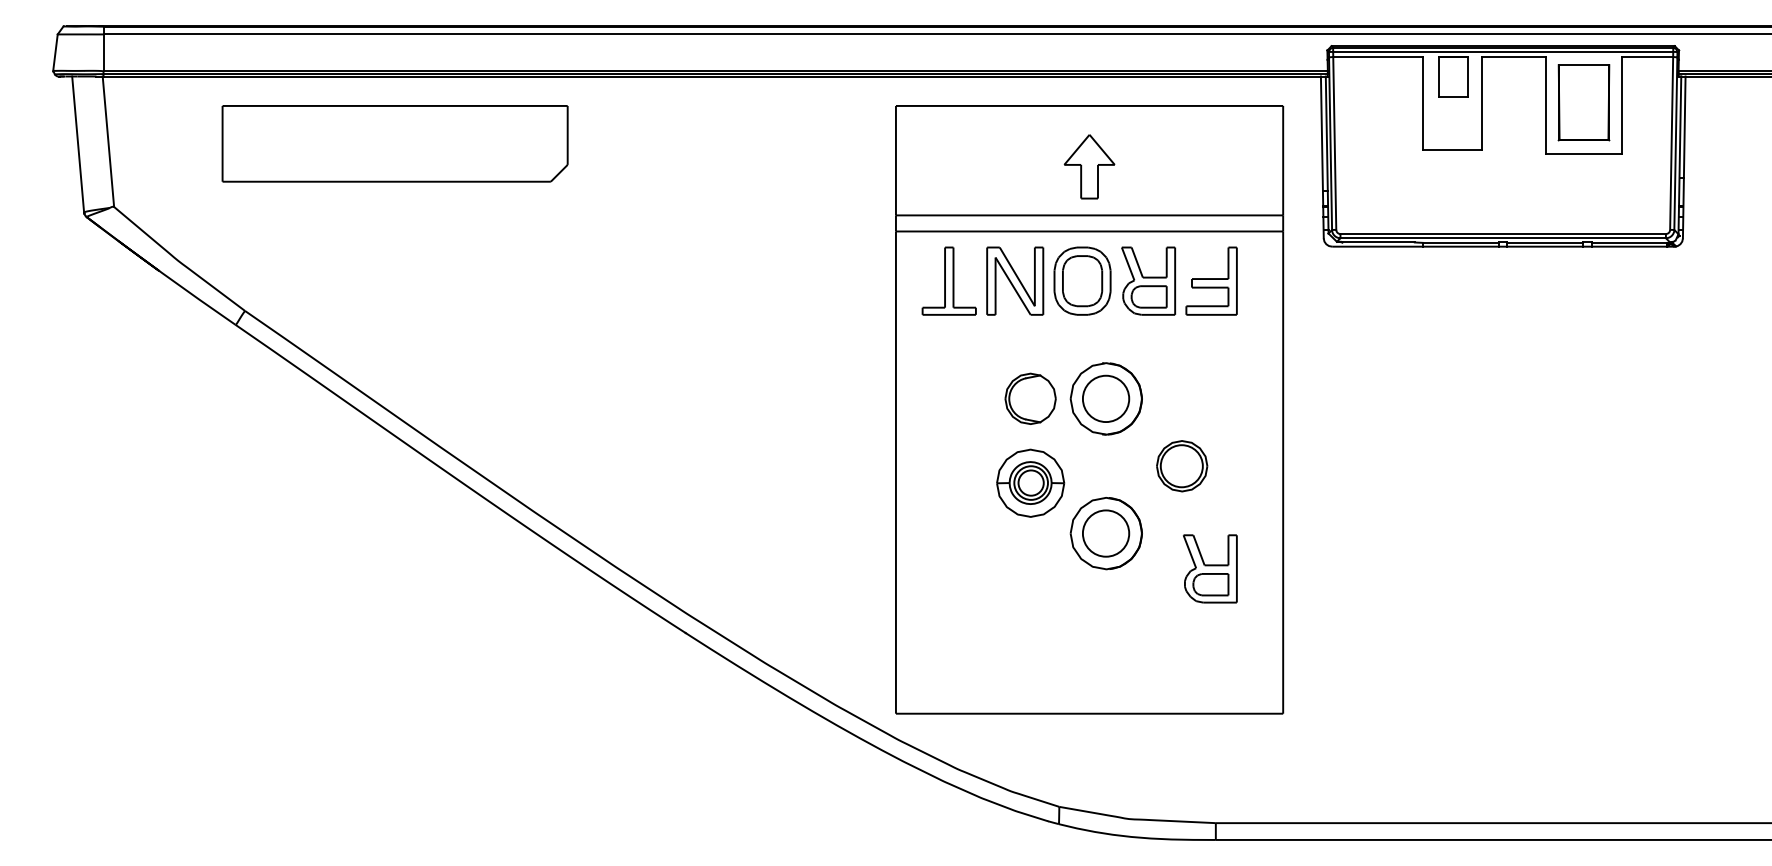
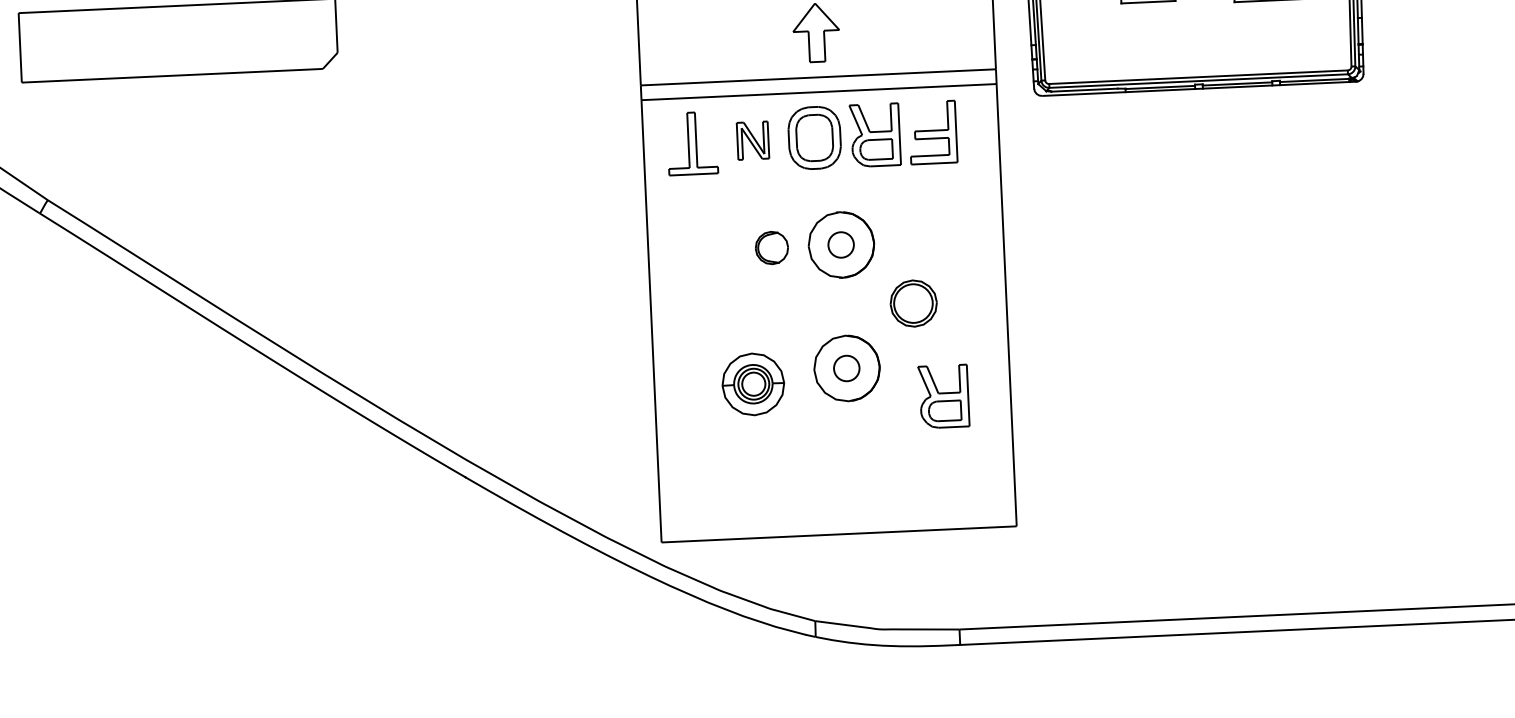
part: (1015, 280) -> (753, 140), size x0.6
part: (1030, 398) -> (771, 247), size x0.7
circle: (1105, 398) -> (840, 244), size x0.6
part: (1030, 482) -> (753, 383), moved
circle: (1105, 533) -> (846, 368), size x0.6

